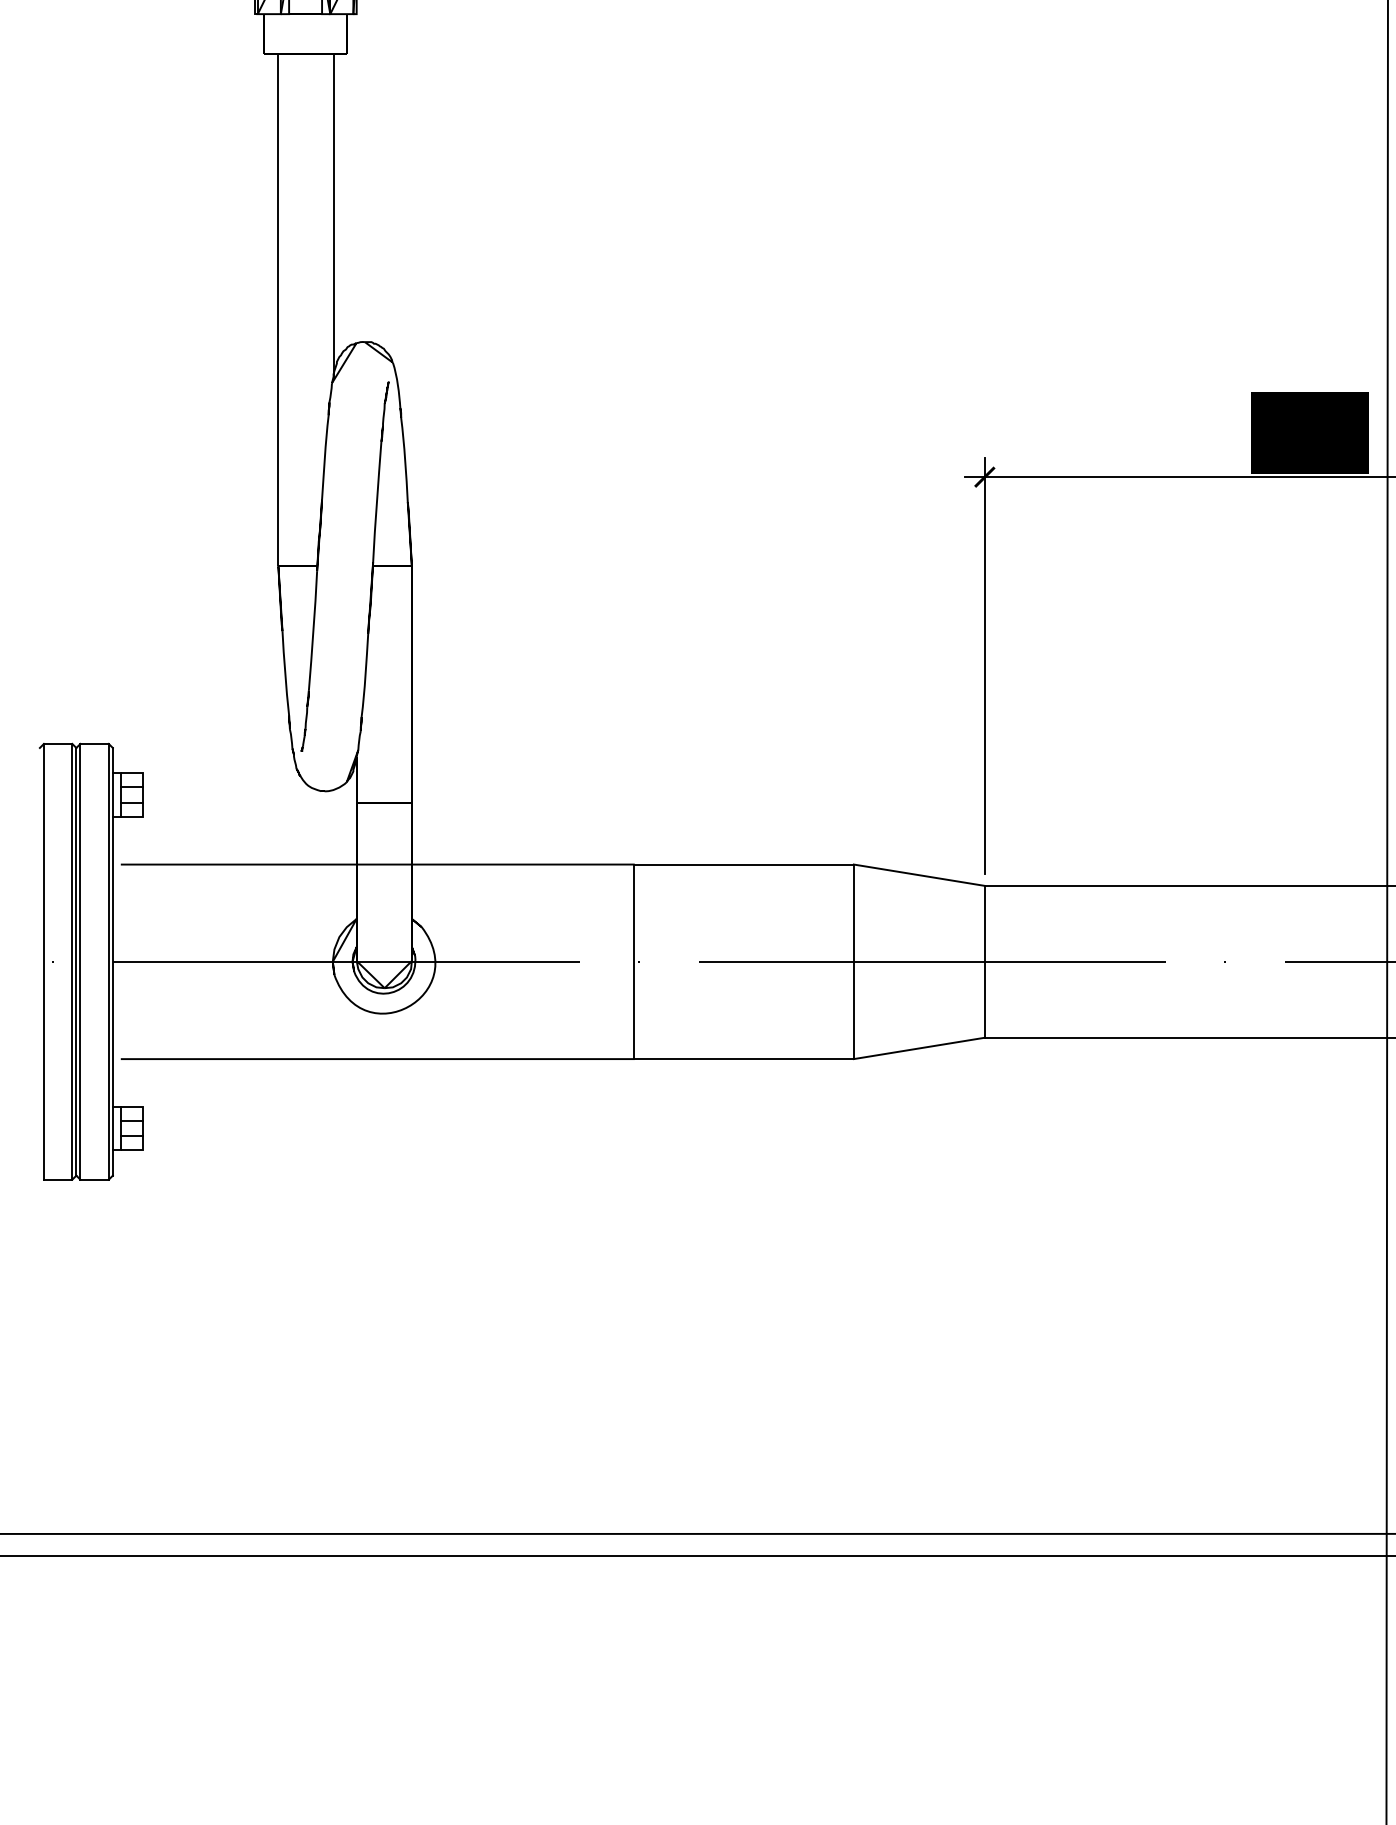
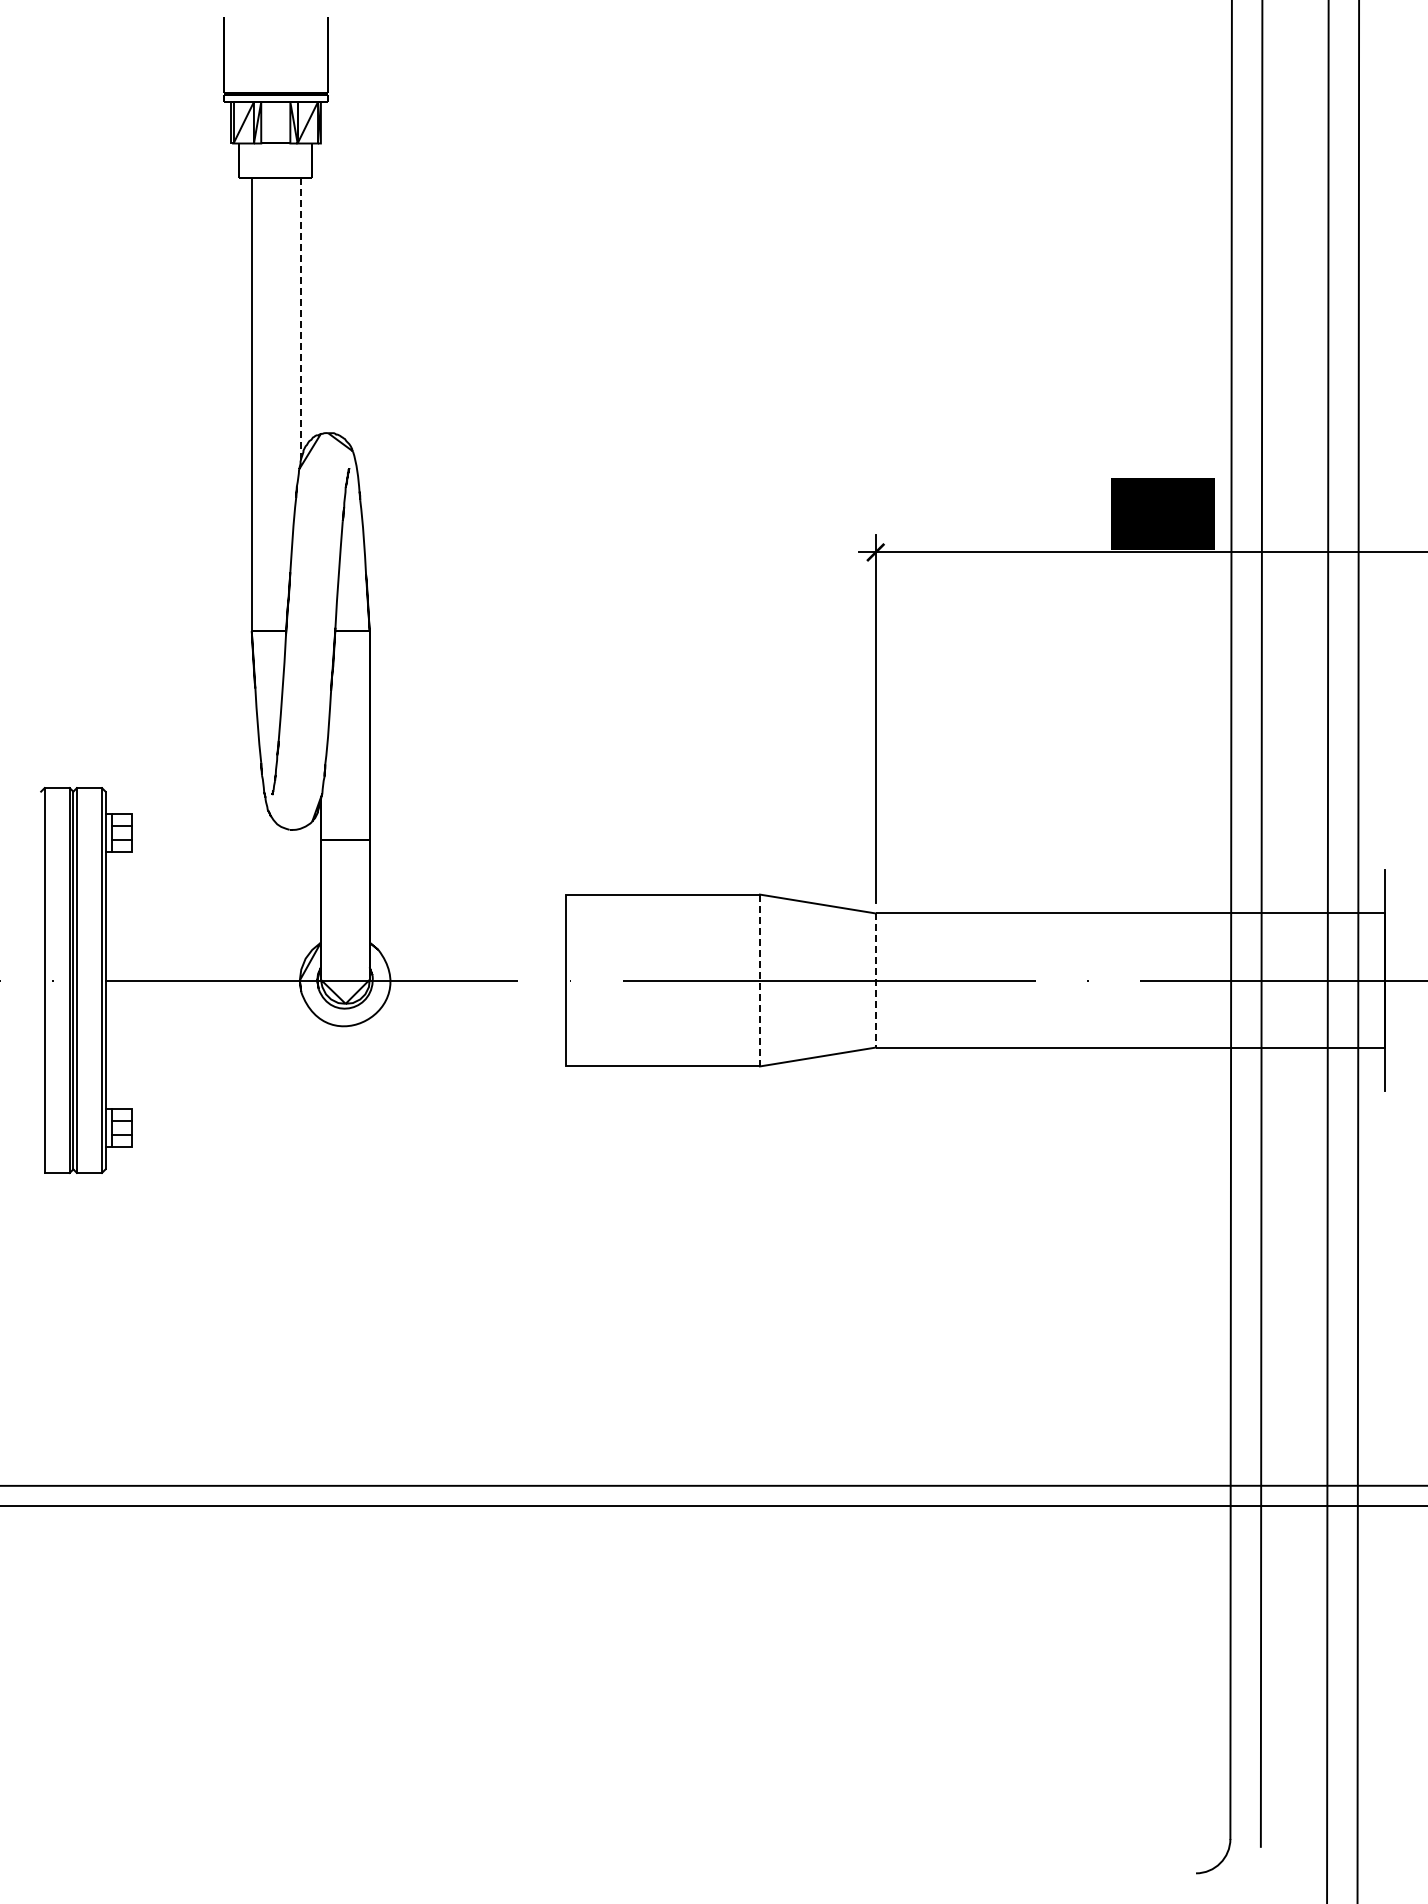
line: (333, 215) -> (300, 321), solid -> dashed
line: (377, 864) -> (339, 894), removed
line: (854, 961) -> (760, 980), solid -> dashed
line: (984, 962) -> (875, 981), solid -> dashed
line: (377, 1059) -> (339, 1066), removed

